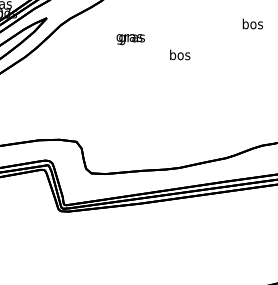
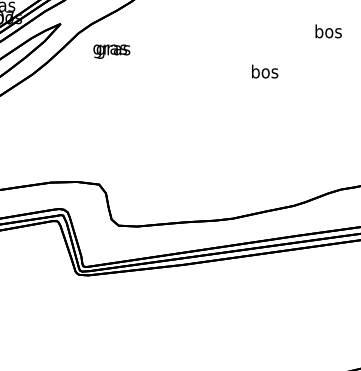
text: (130, 39) -> (111, 51), moved
text: (180, 54) -> (265, 71), moved

